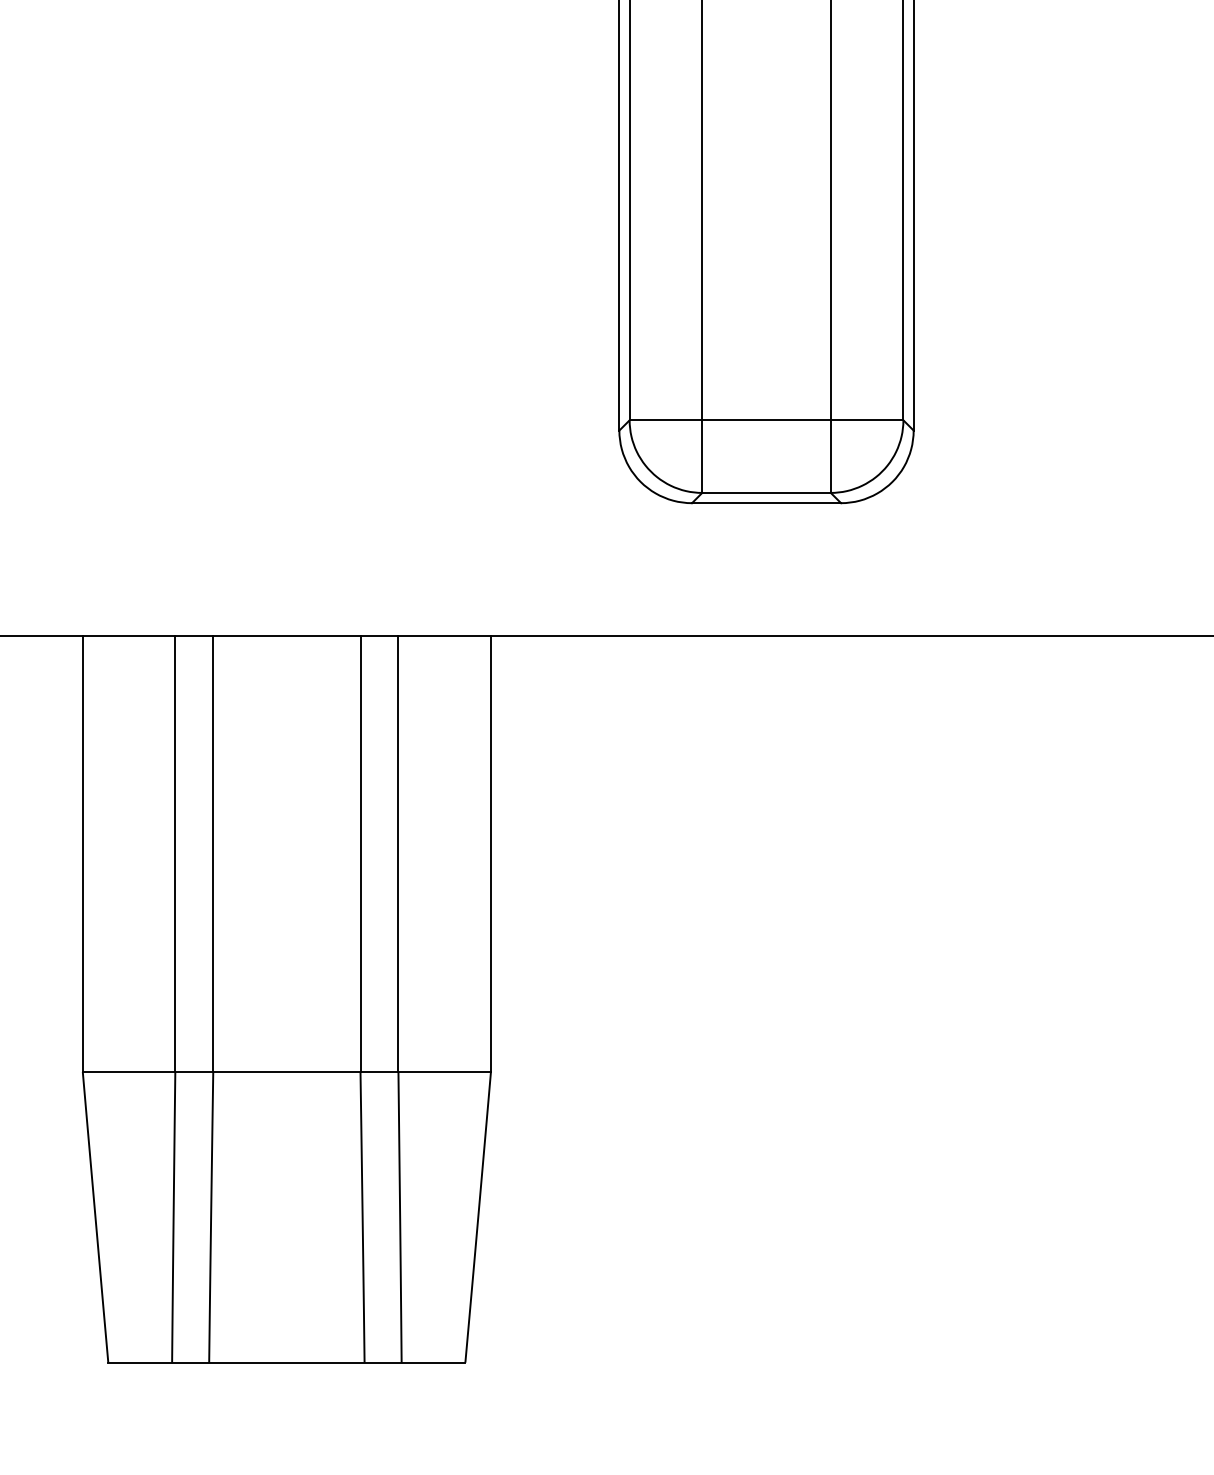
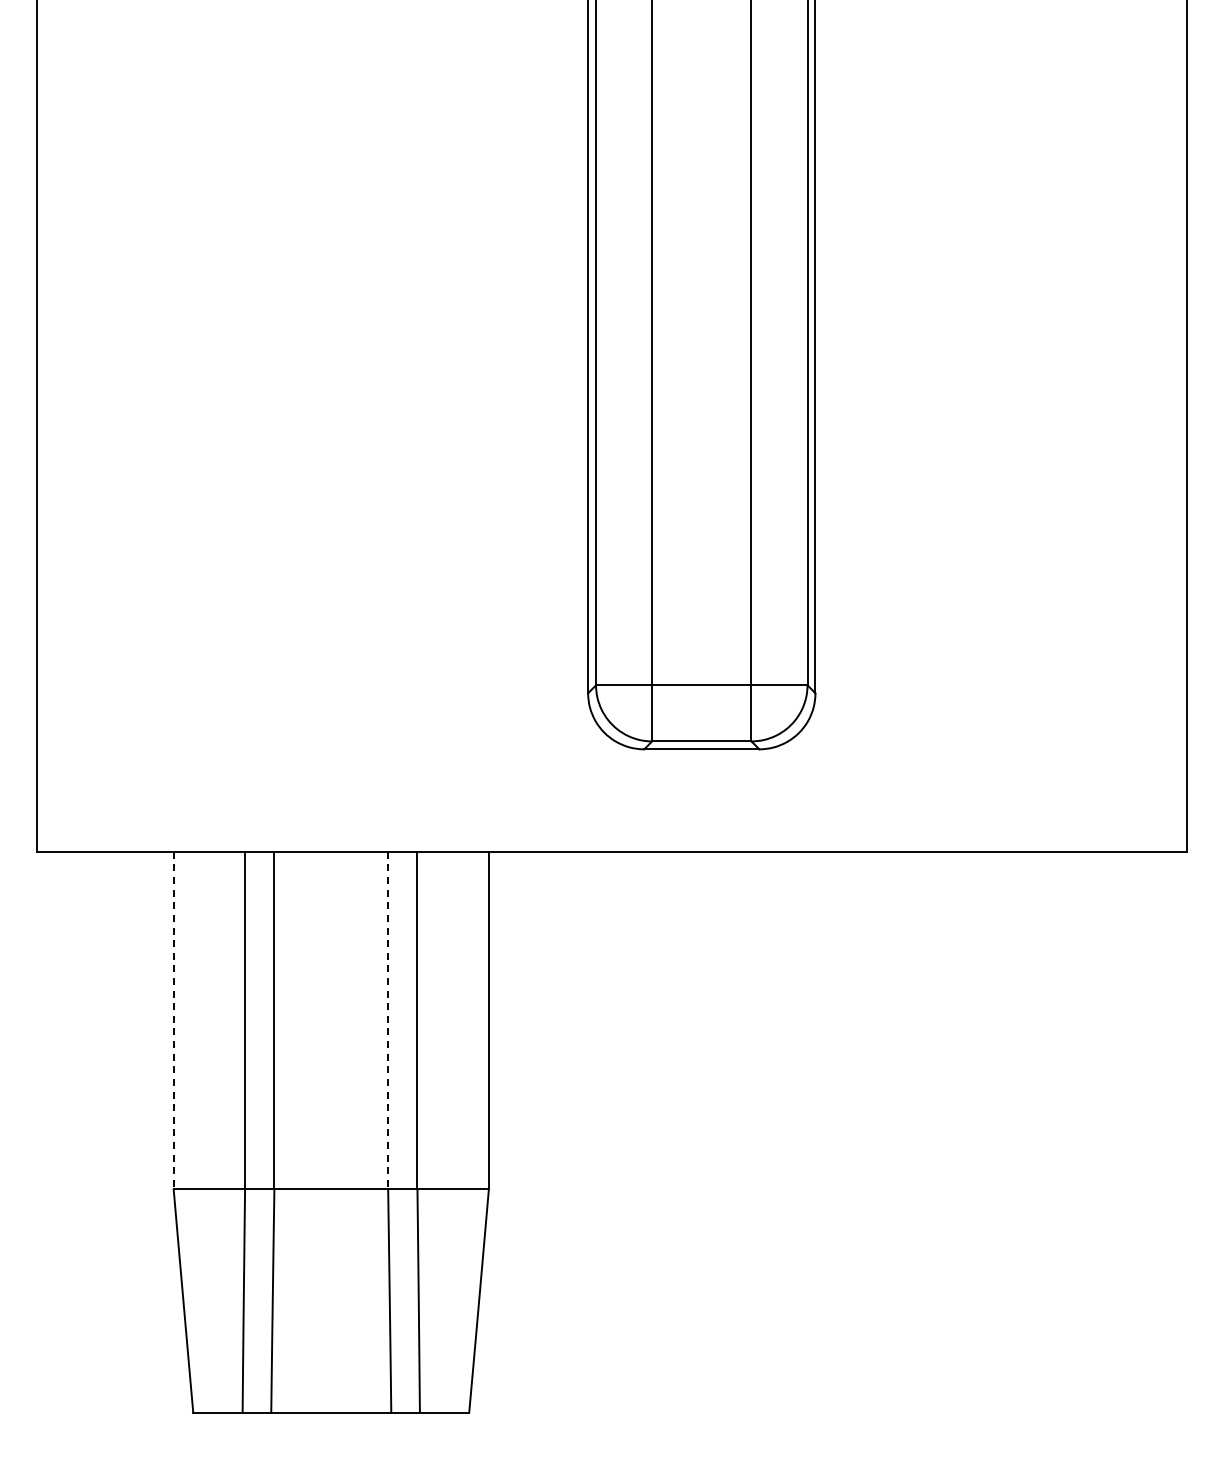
line: (82, 854) -> (173, 1020), solid -> dashed
line: (360, 854) -> (388, 1020), solid -> dashed

